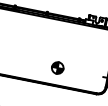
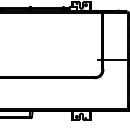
part: (57, 67) -> (51, 59), removed

